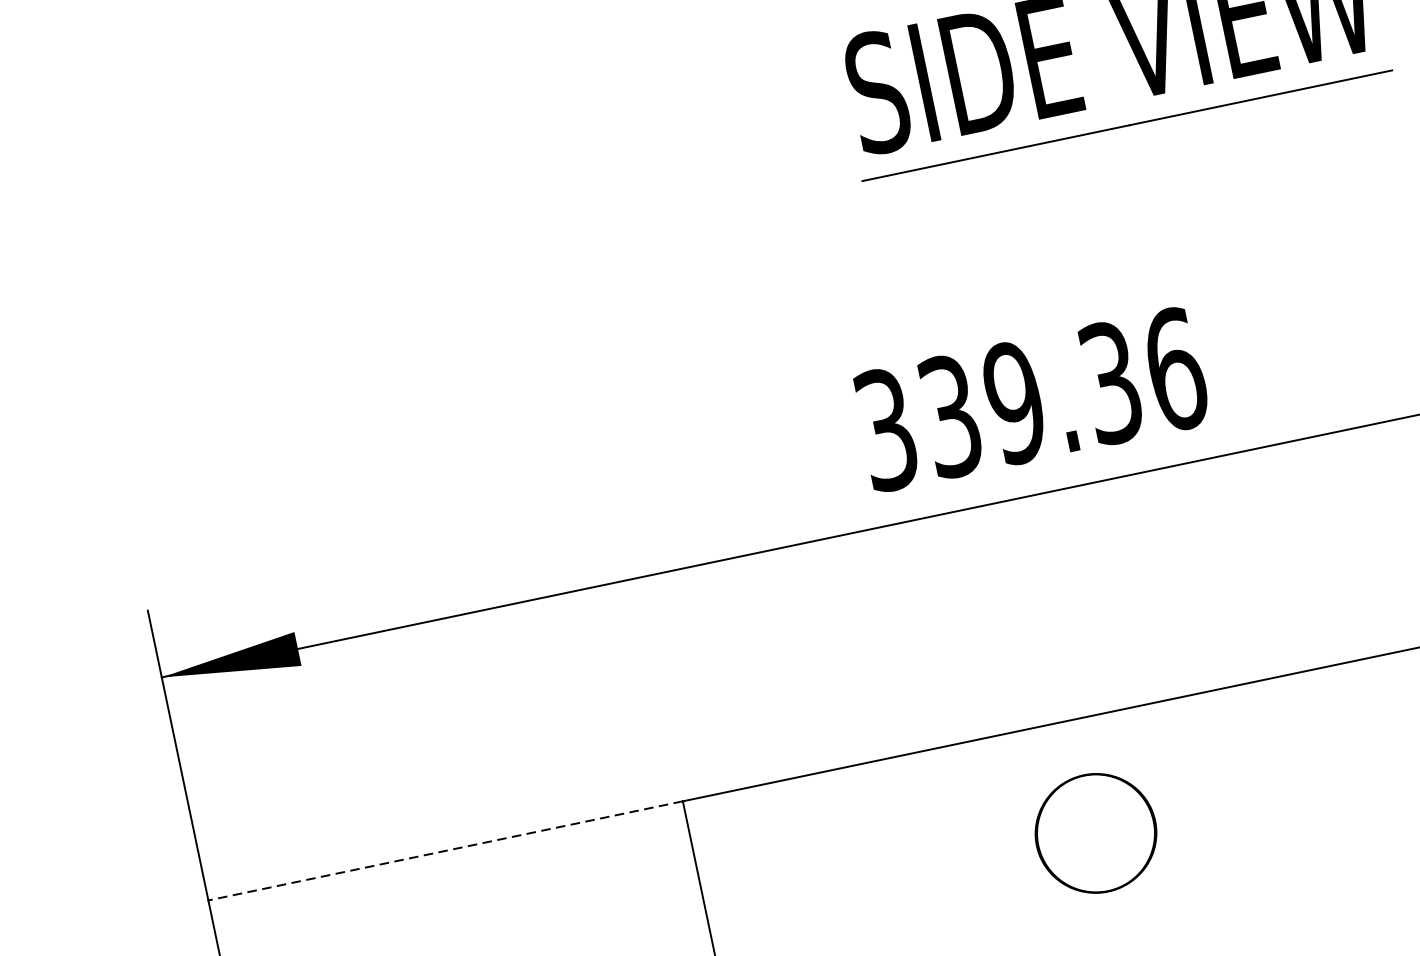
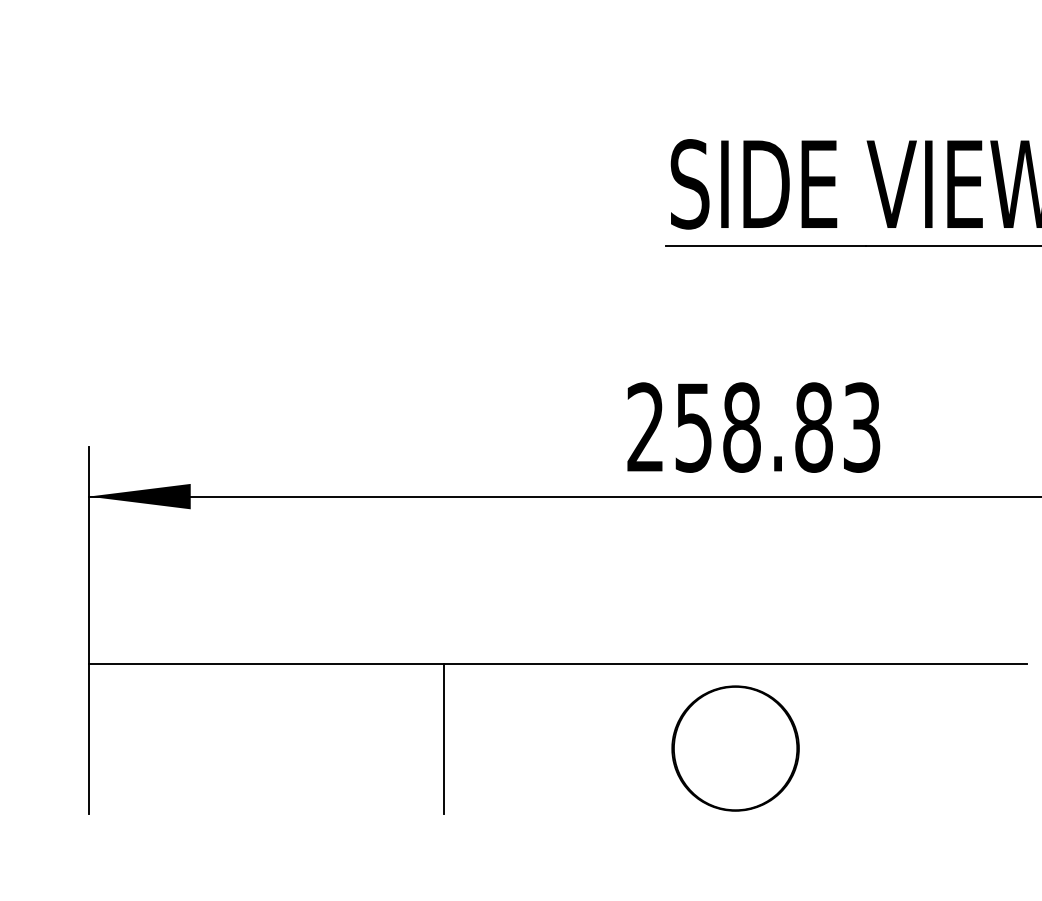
text: (1031, 399) -> (754, 427), 339.36 -> 258.83
part: (1095, 833) -> (735, 748), size x1.43
line: (445, 850) -> (266, 663), dashed -> solid

